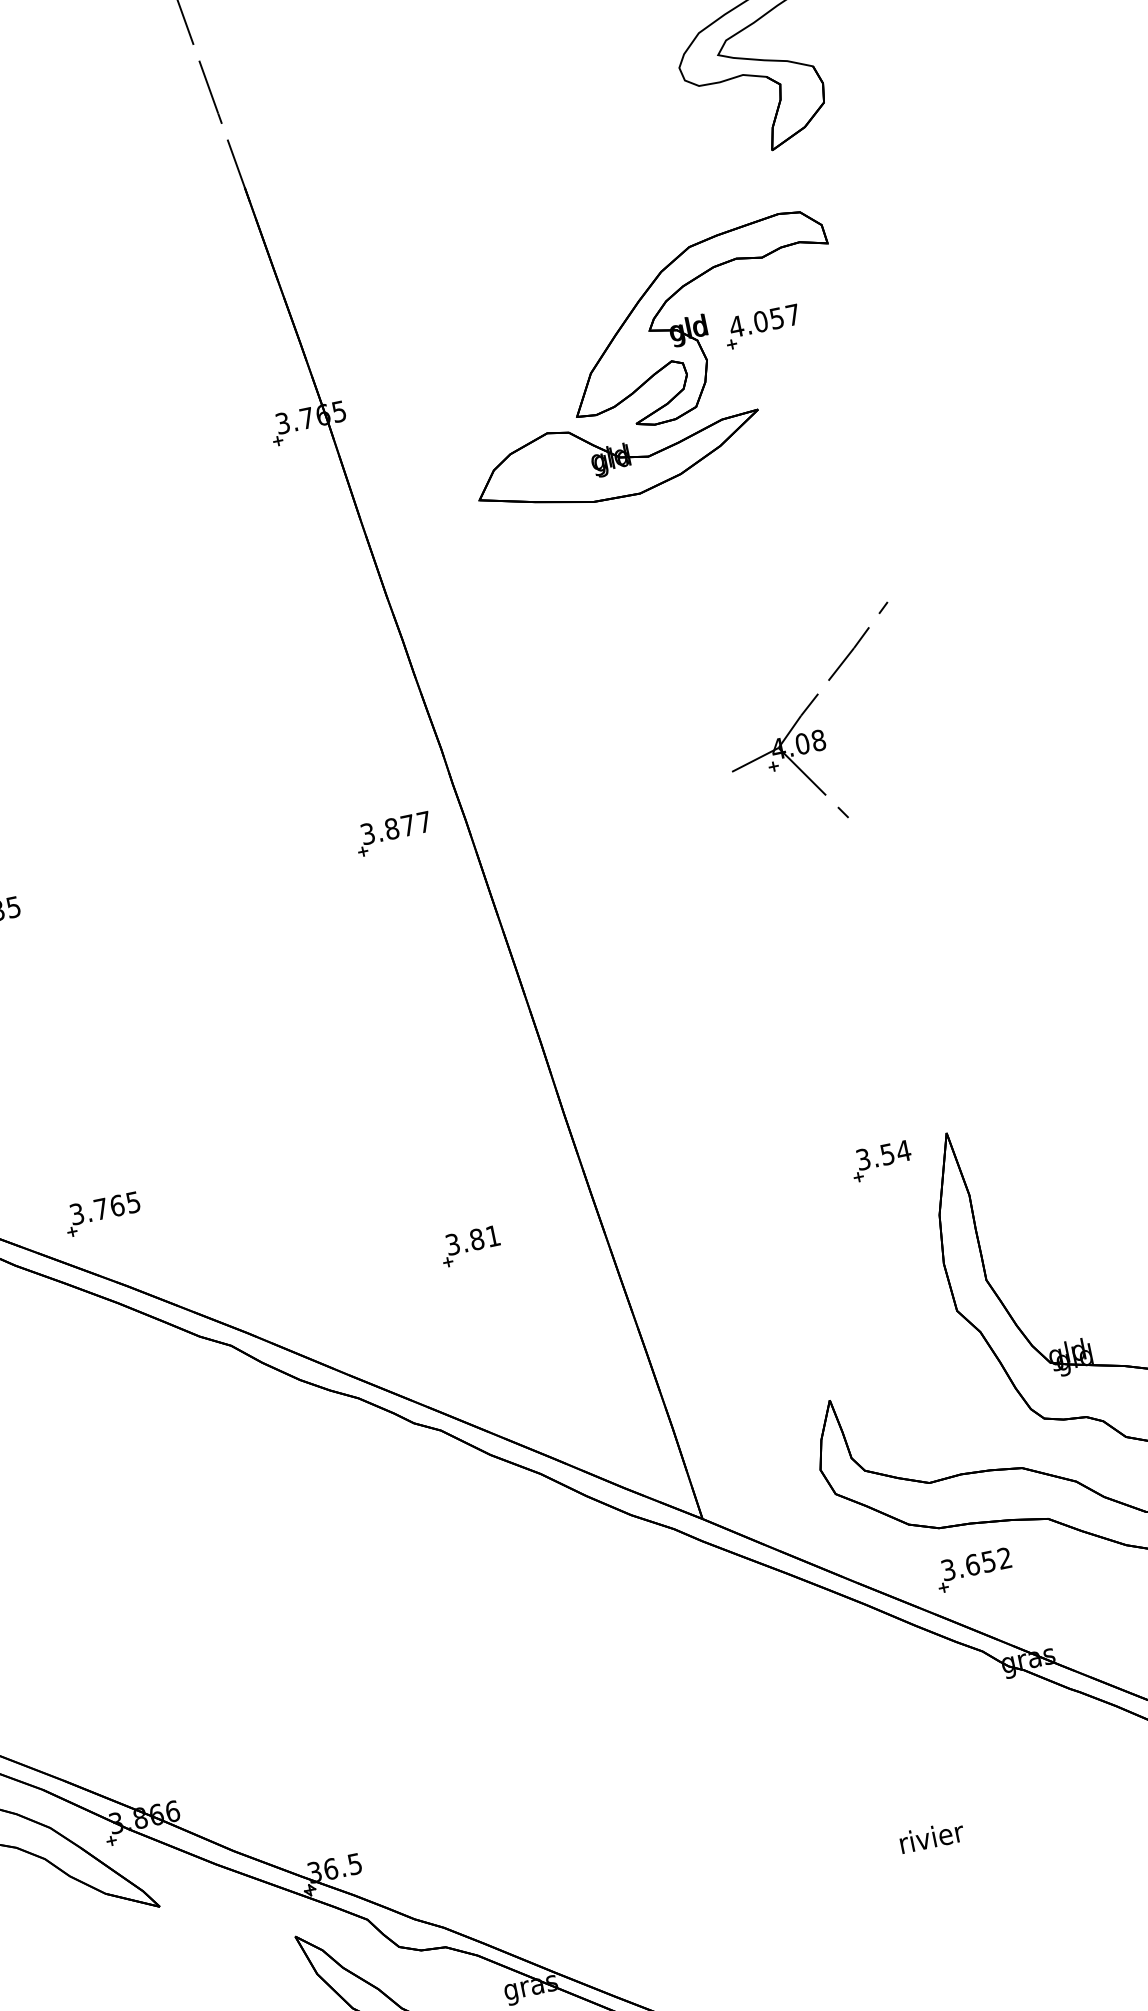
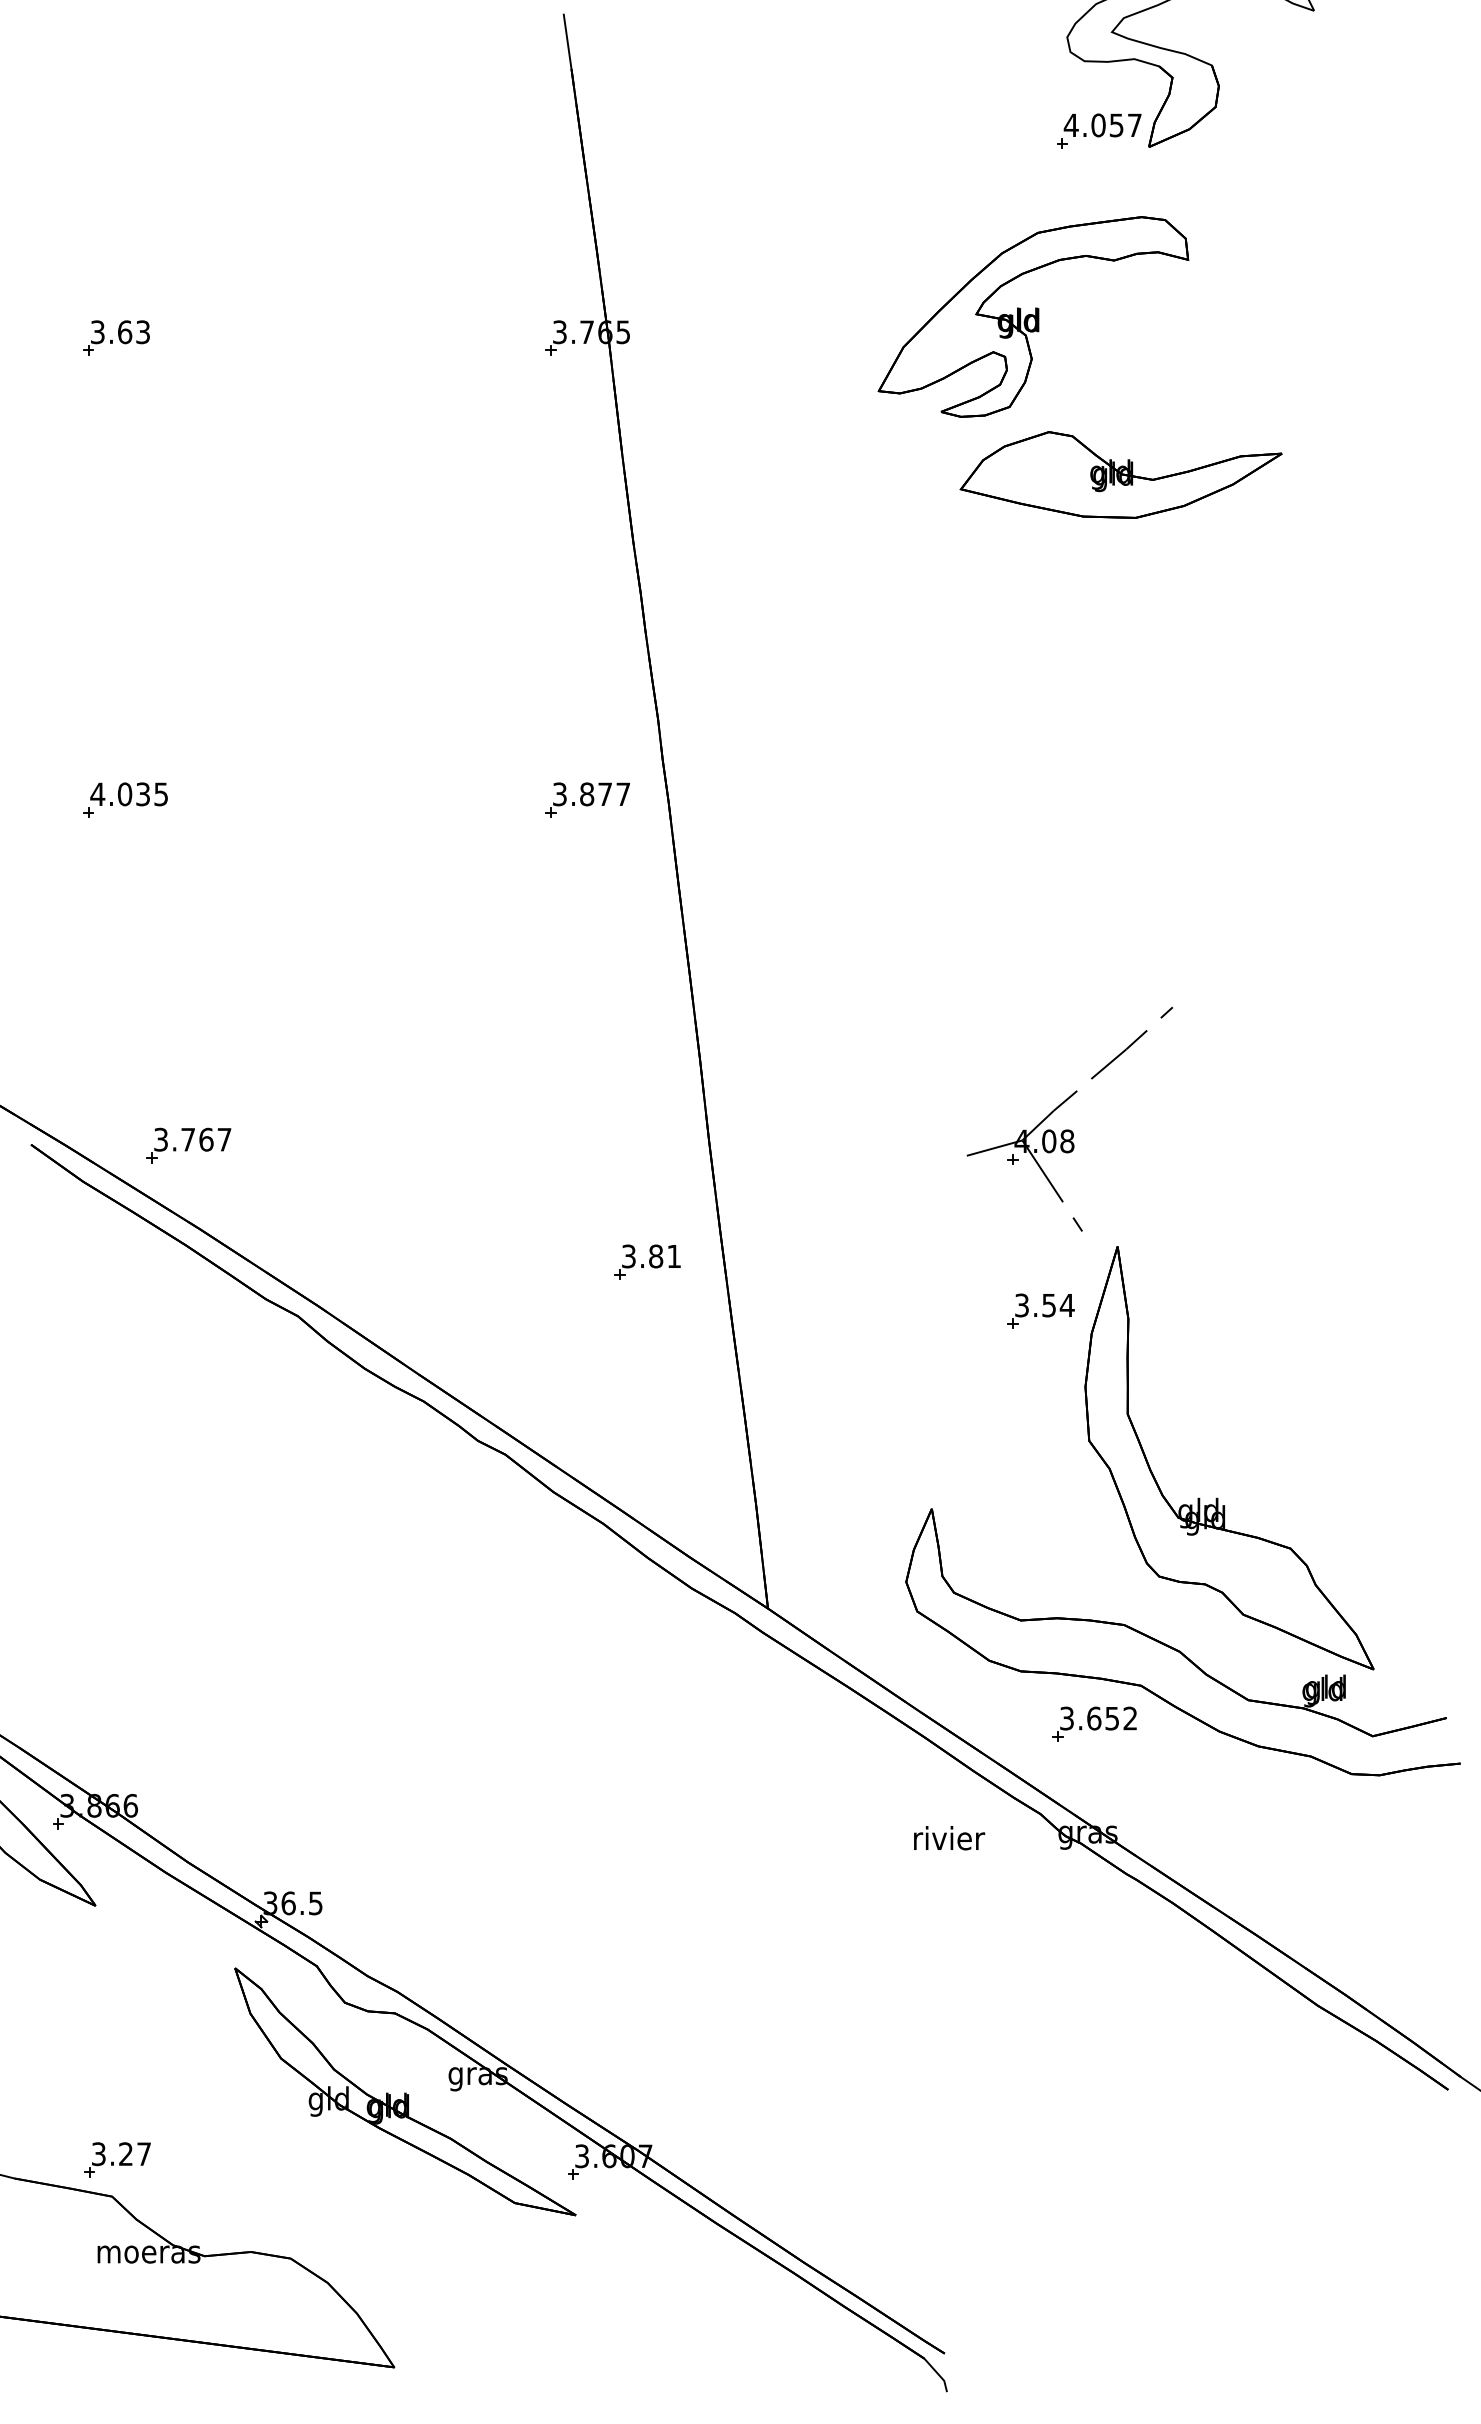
part: (762, 326) -> (1099, 130), moved
part: (618, 457) -> (1120, 474), moved
part: (818, 729) -> (1069, 1129), moved
part: (880, 1160) -> (1040, 1310), moved
text: (133, 1202) -> (224, 1139), 3.765 -> 3.767
part: (470, 1245) -> (647, 1261), moved
part: (973, 1569) -> (1094, 1723), moved
text: (932, 1837) -> (949, 1838), moved

